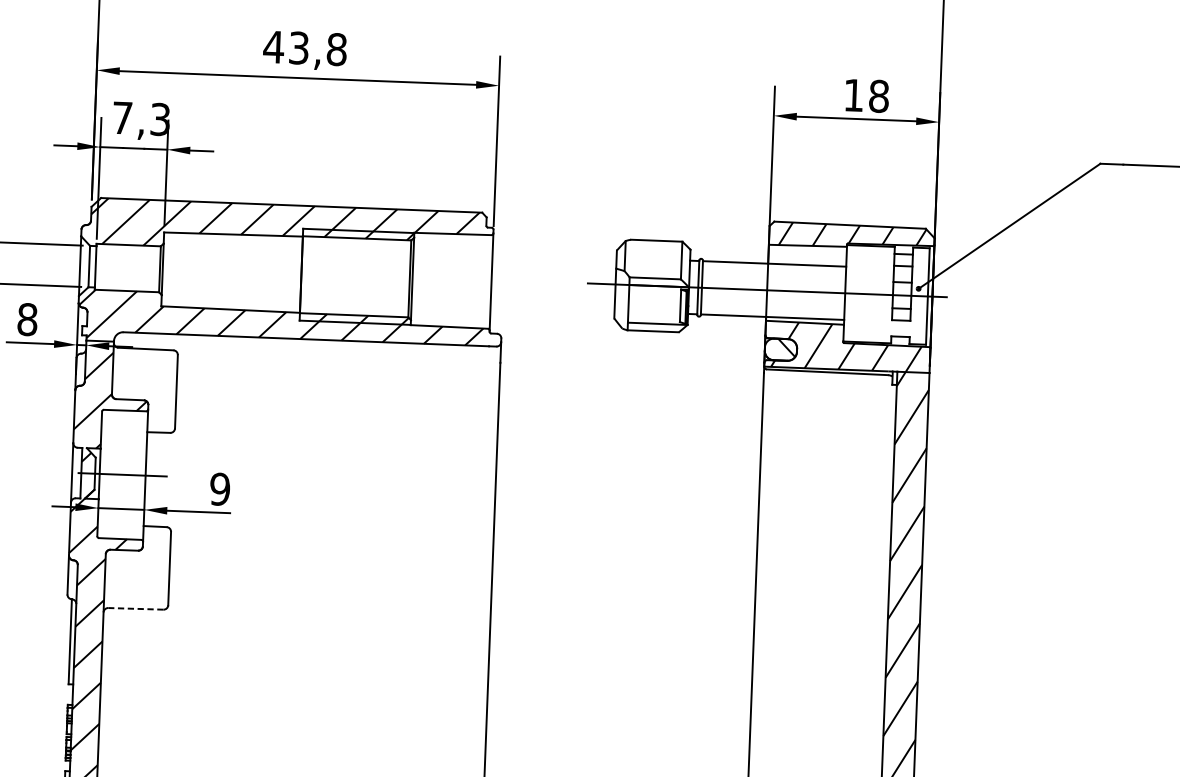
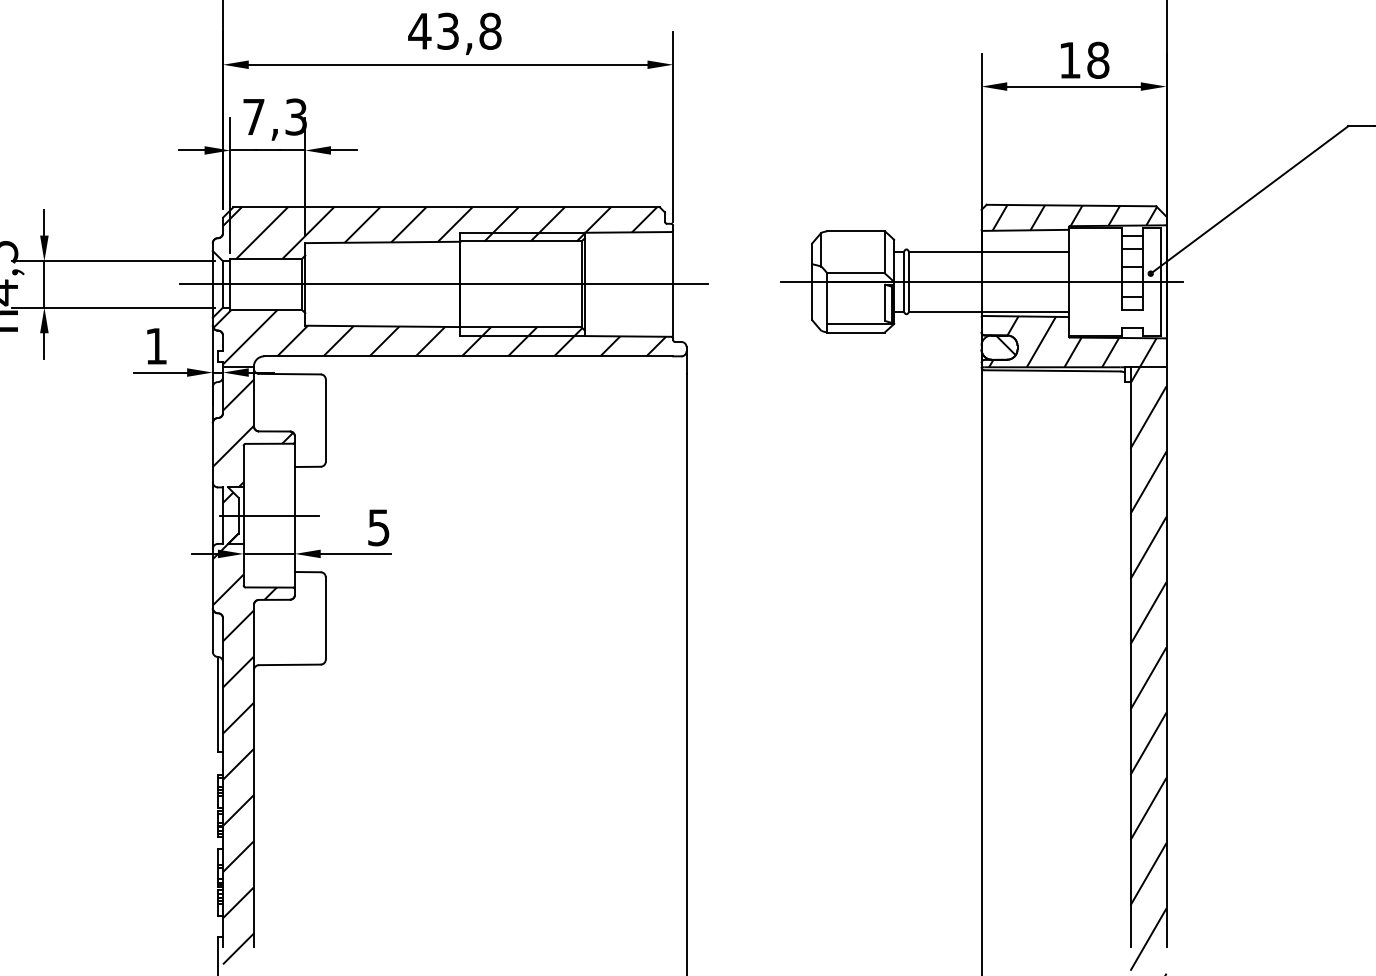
line: (286, 274) -> (443, 284), added
text: (27, 318) -> (156, 345), 8 -> 1
text: (219, 489) -> (378, 527), 9 -> 5
line: (135, 608) -> (289, 664), dashed -> solid

